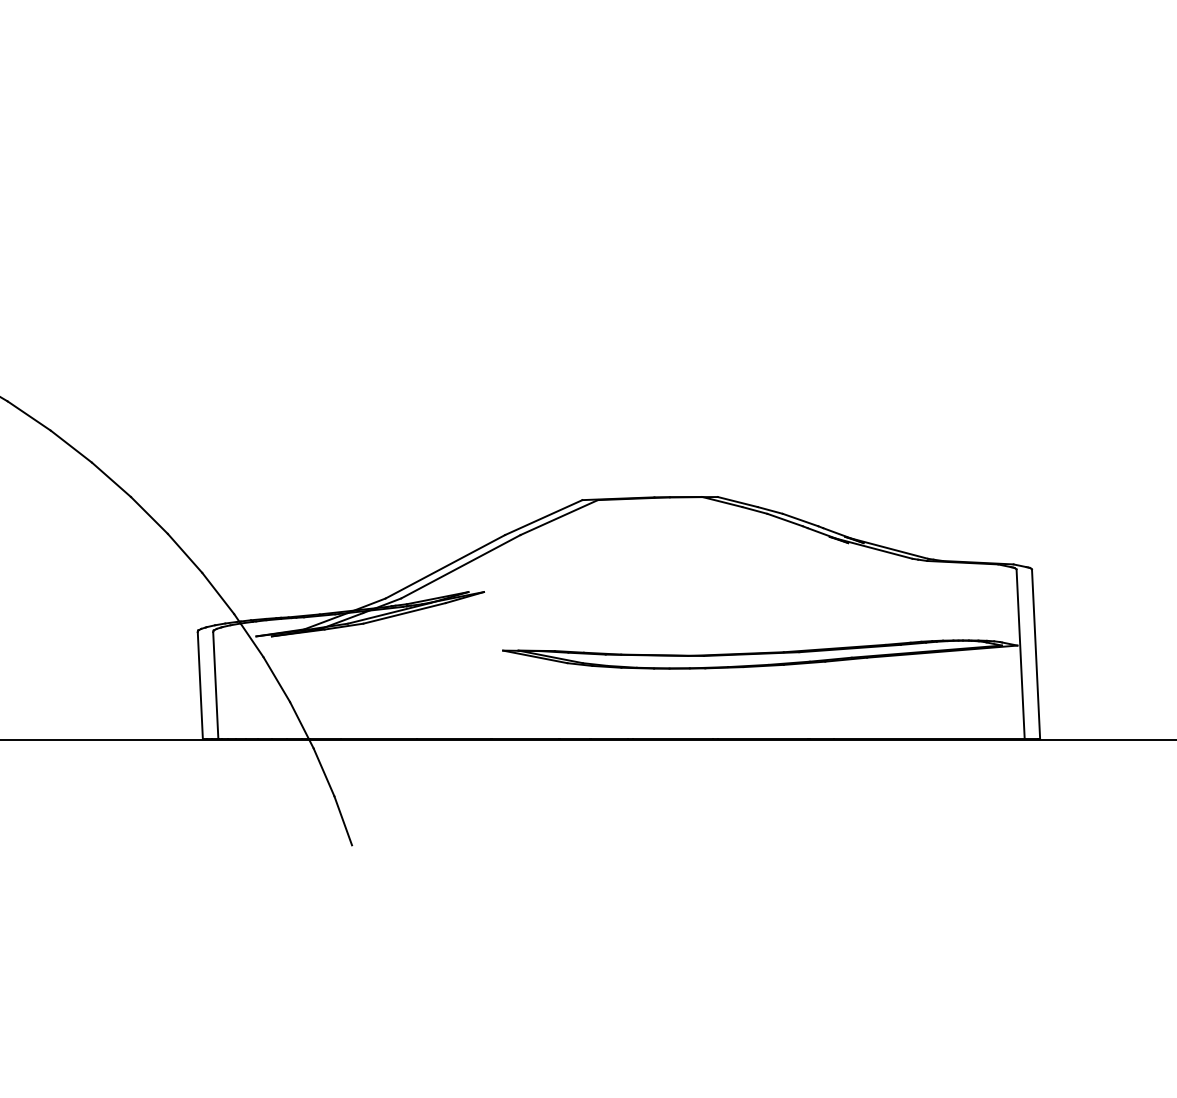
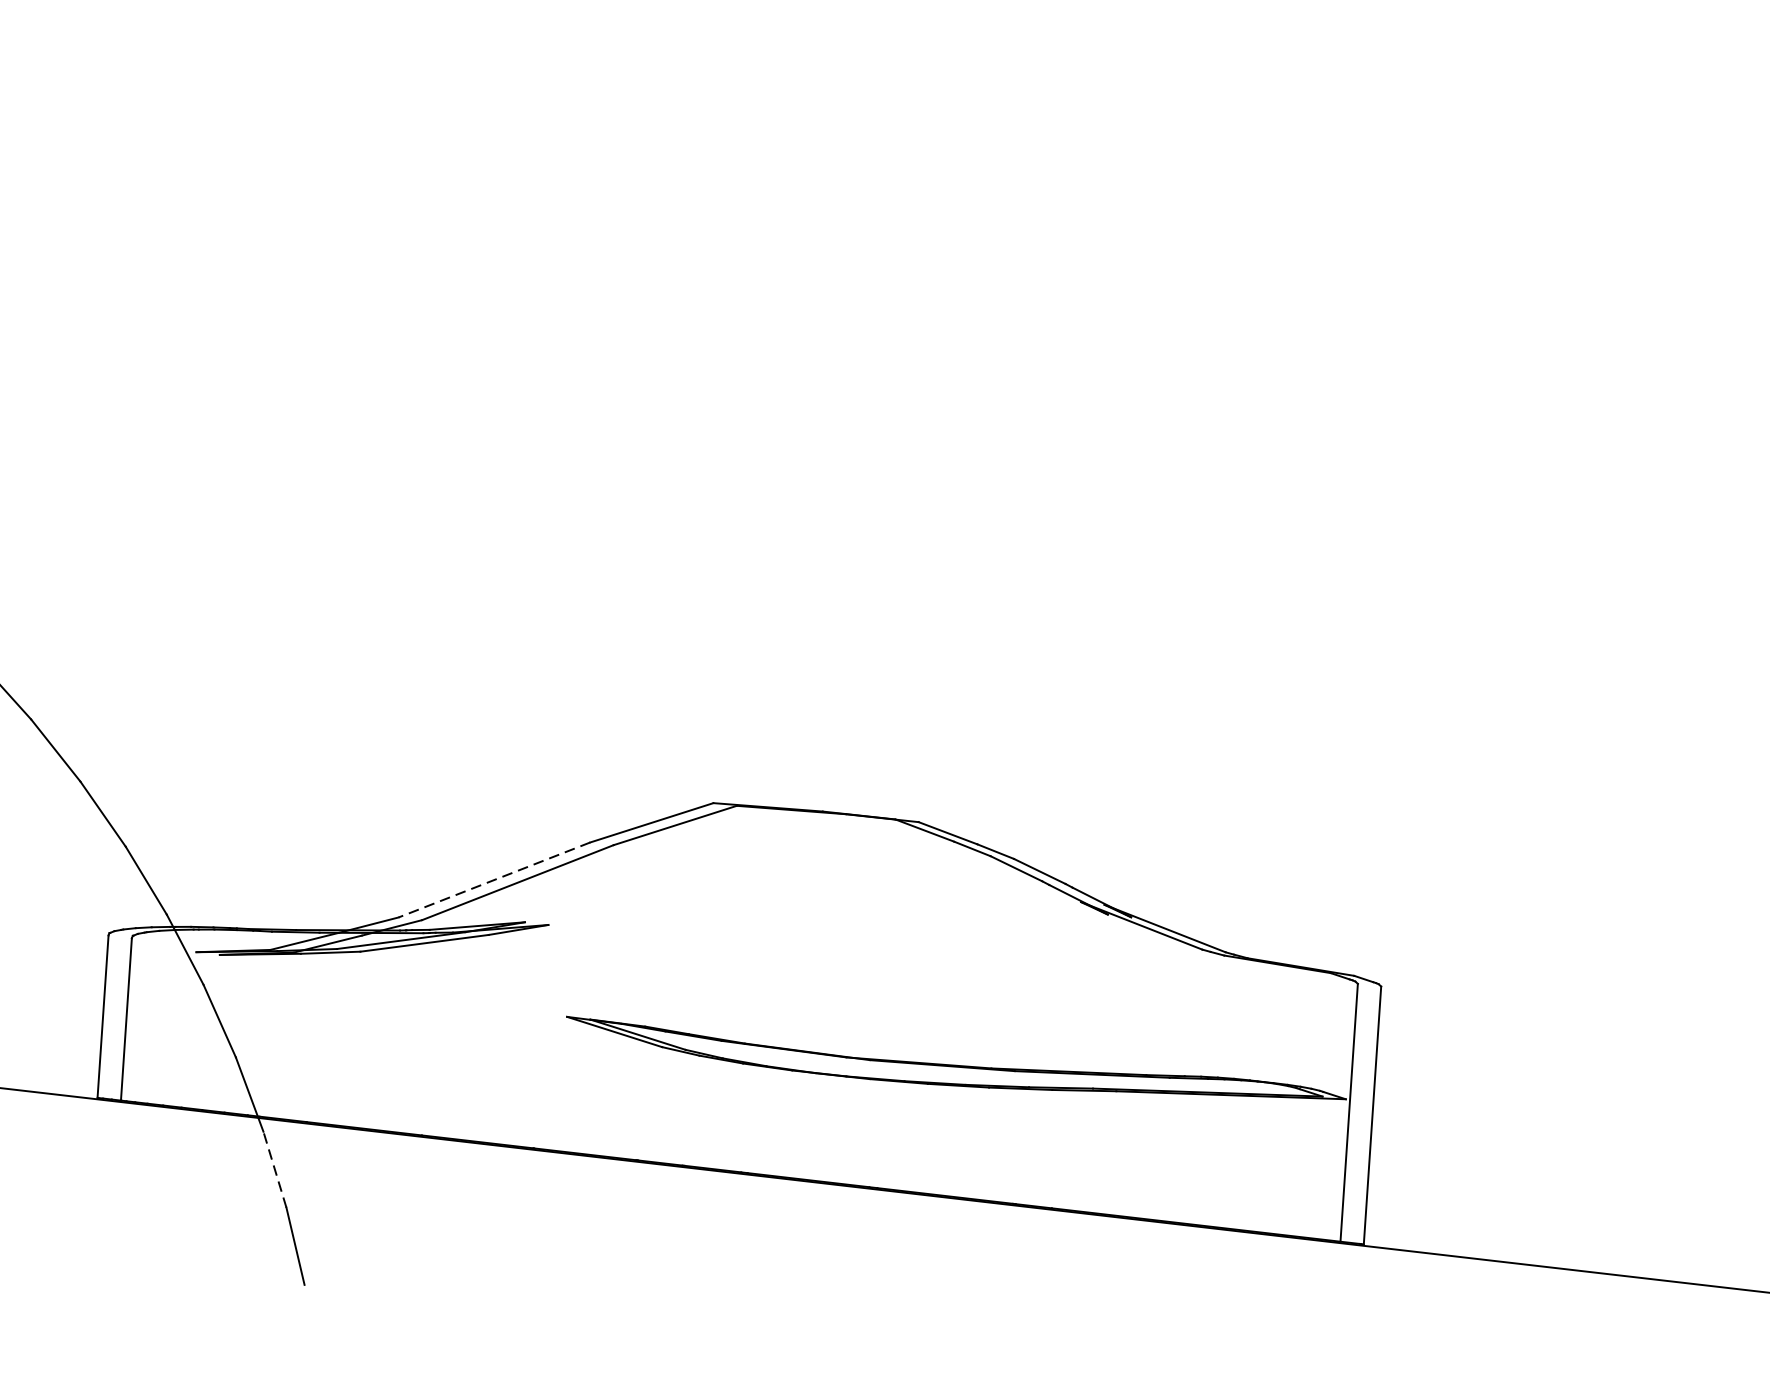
line: (445, 566) -> (494, 879), solid -> dashed
line: (323, 771) -> (274, 1168), solid -> dashed

